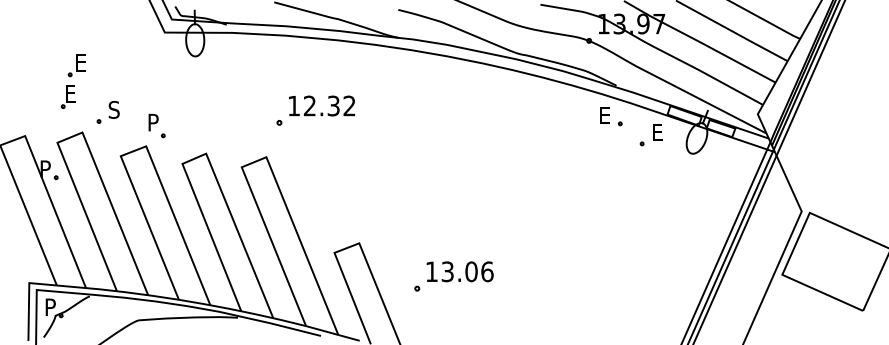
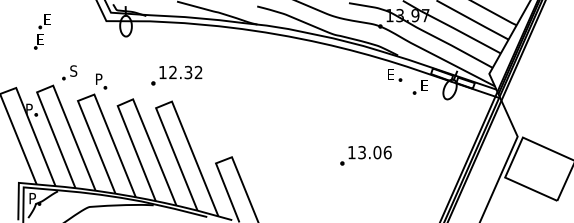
part: (73, 81) -> (42, 31), moved
part: (315, 110) -> (176, 75), moved
part: (453, 276) -> (365, 155), moved

